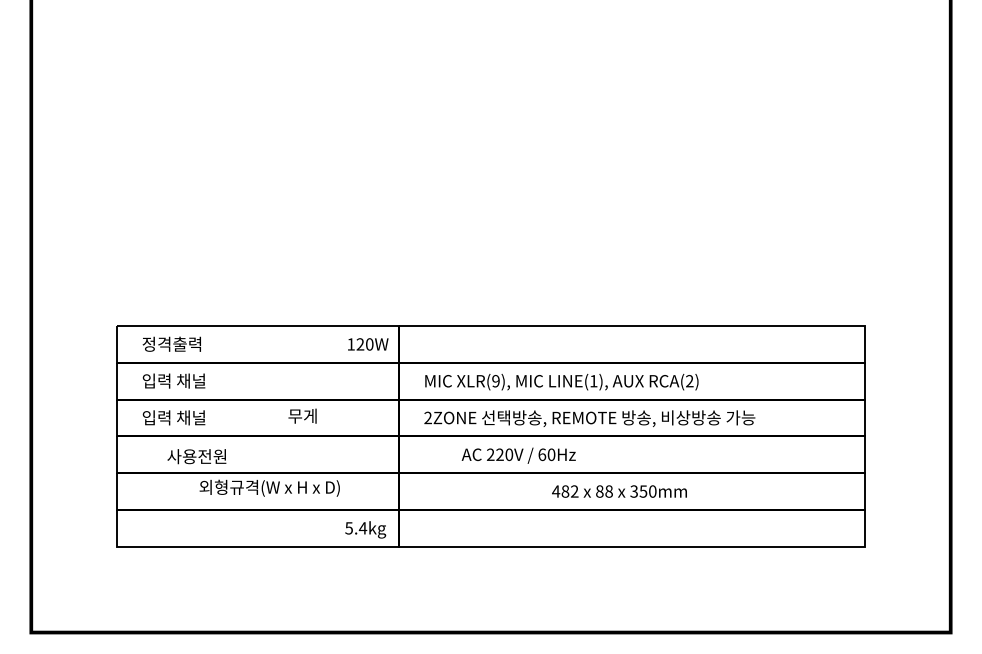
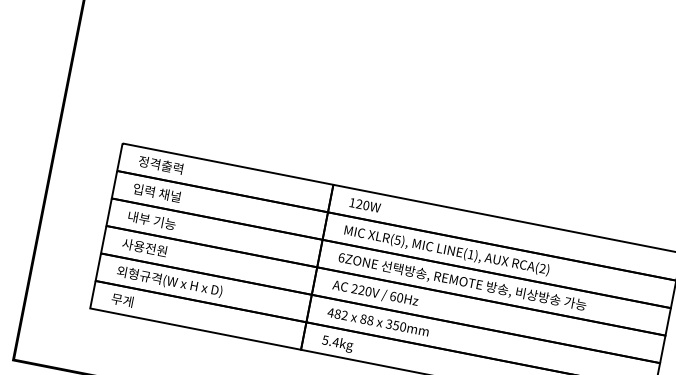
text: (368, 344) -> (365, 205), moved
text: (495, 381) -> (397, 240), XLR(9), -> XLR(5),
text: (302, 415) -> (122, 299), moved
text: (173, 417) -> (151, 220), 입력 채널 -> 내부 기능
text: (428, 417) -> (342, 257), 2ZONE -> 6ZONE
text: (518, 455) -> (375, 293), moved
text: (196, 456) -> (144, 247), moved
text: (269, 487) -> (169, 281), moved
text: (619, 491) -> (378, 322), moved
text: (365, 529) -> (337, 343), moved

